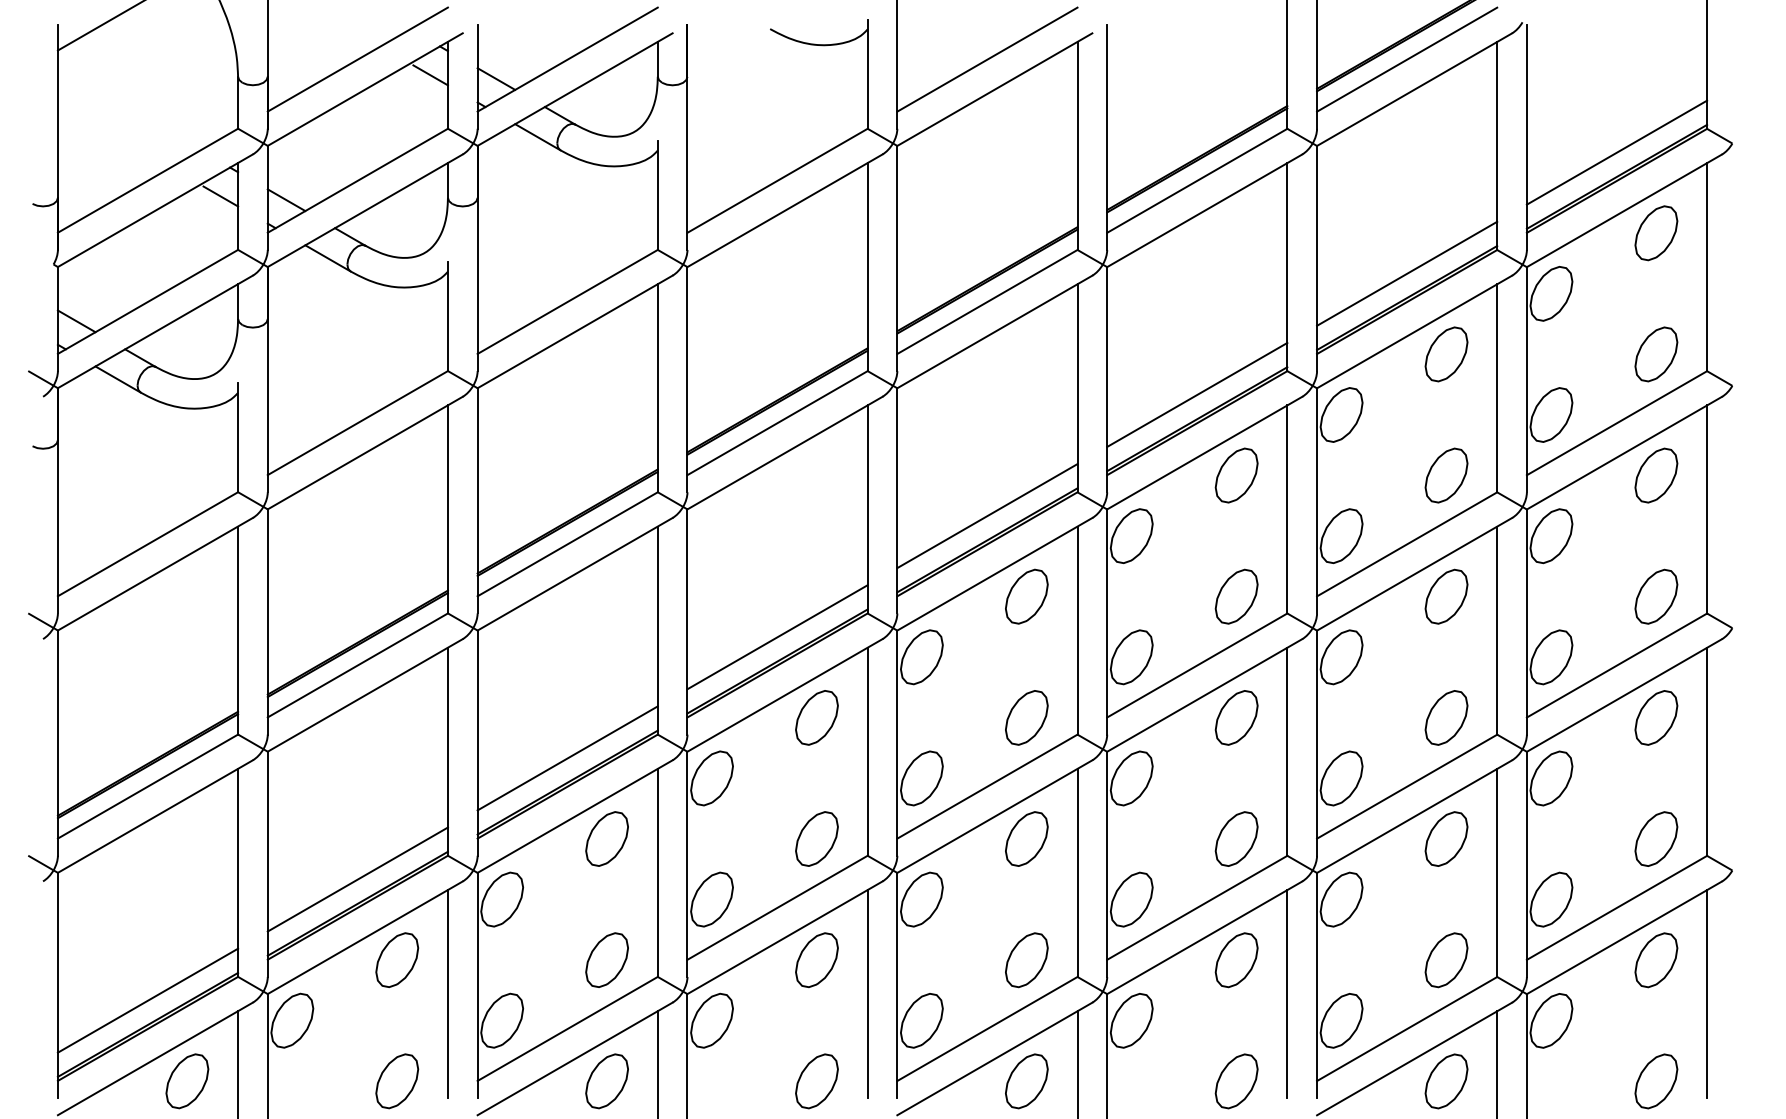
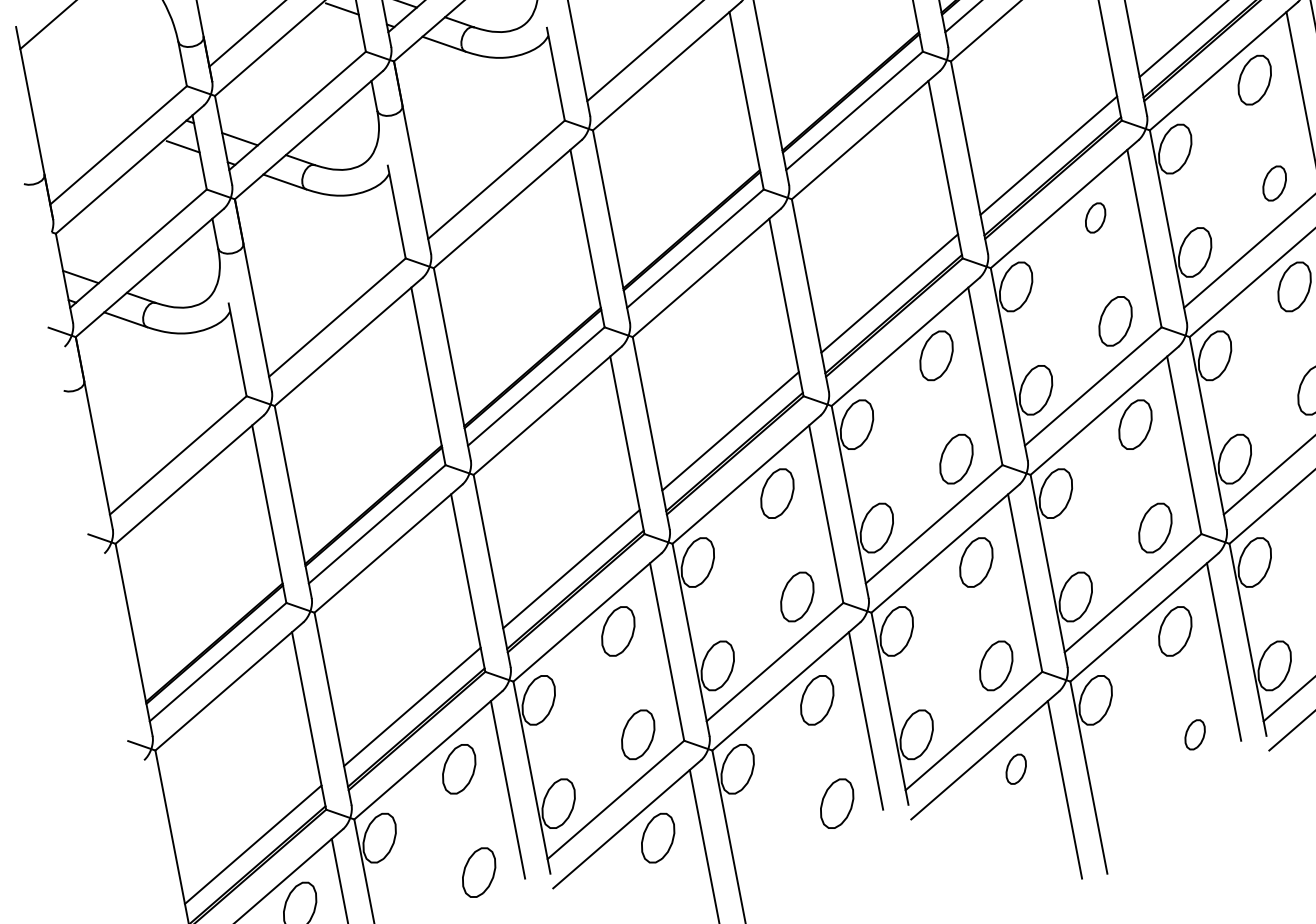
part: (1236, 475) -> (1095, 217), size x0.6
part: (1446, 475) -> (1274, 183), size x0.7
part: (1026, 1081) -> (1015, 769), size x0.6
part: (1236, 1081) -> (1195, 734), size x0.6

